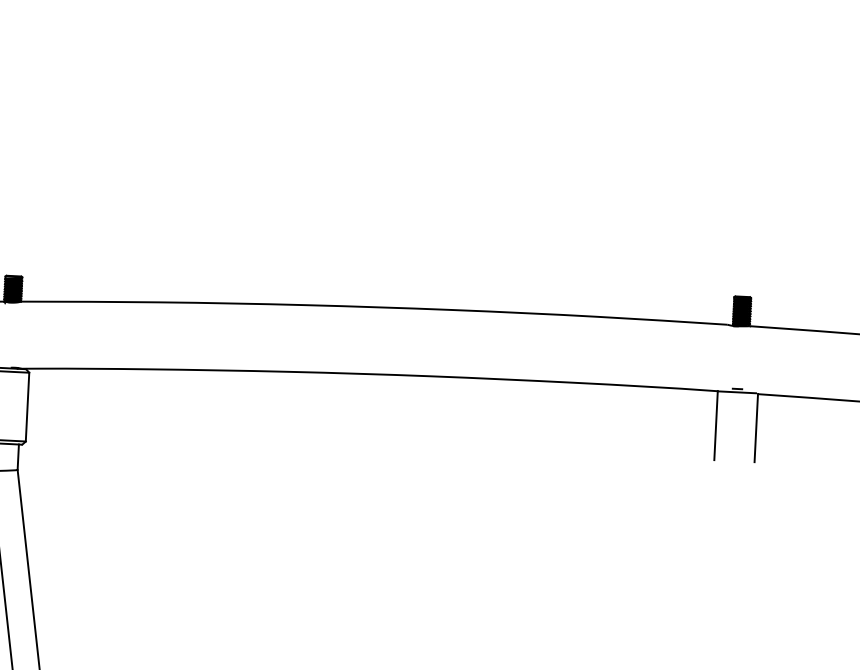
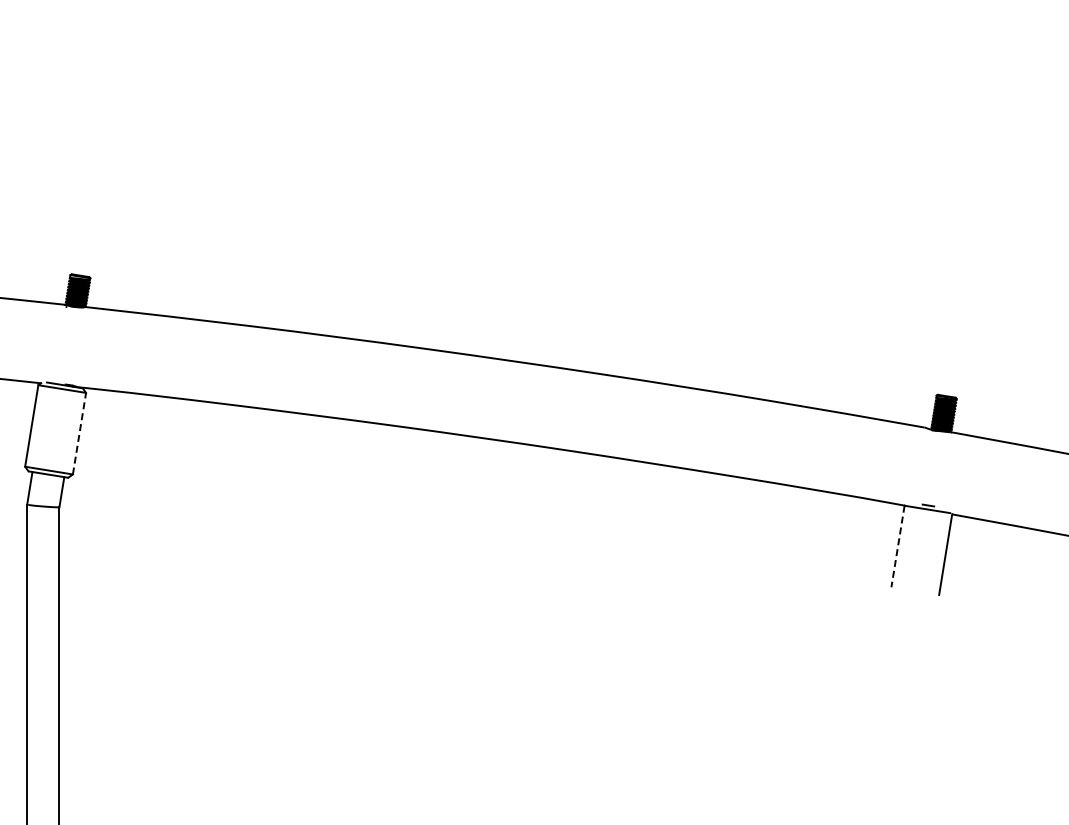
line: (27, 406) -> (79, 433), solid -> dashed
line: (715, 426) -> (897, 547), solid -> dashed

